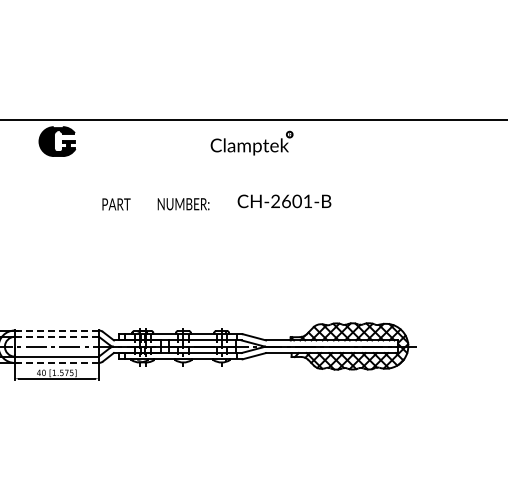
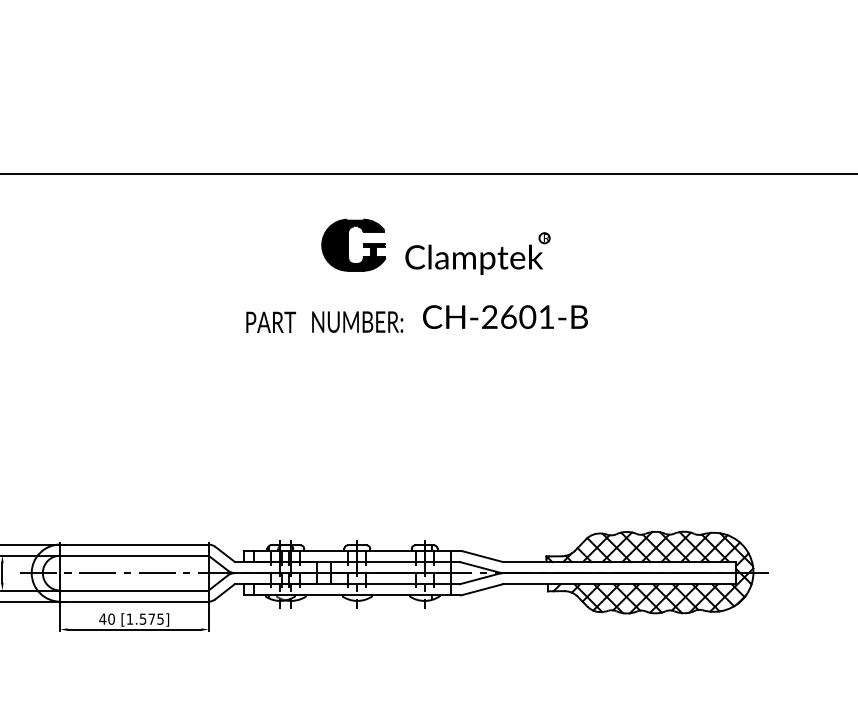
part: (56, 141) -> (352, 245), moved
part: (251, 142) -> (477, 252), moved
text: (284, 201) -> (505, 317), moved
text: (116, 204) -> (271, 322), moved
line: (57, 330) -> (135, 544), dashed -> solid
line: (57, 336) -> (135, 555), dashed -> solid
line: (57, 362) -> (135, 600), dashed -> solid

